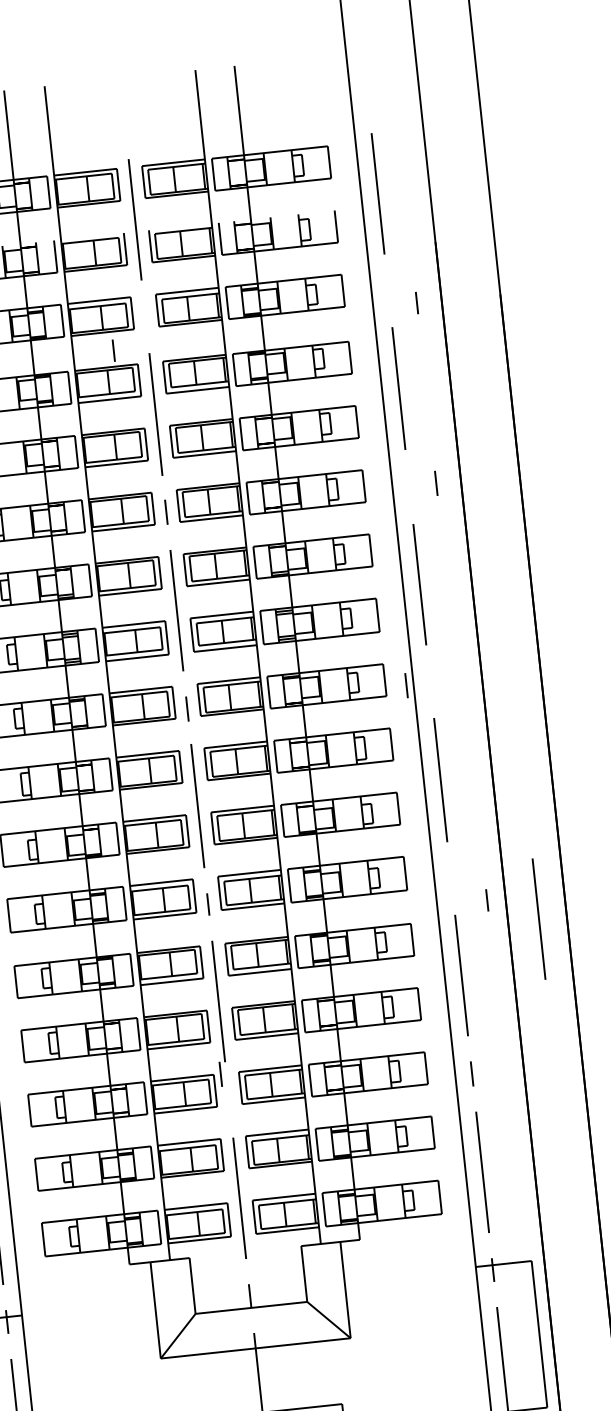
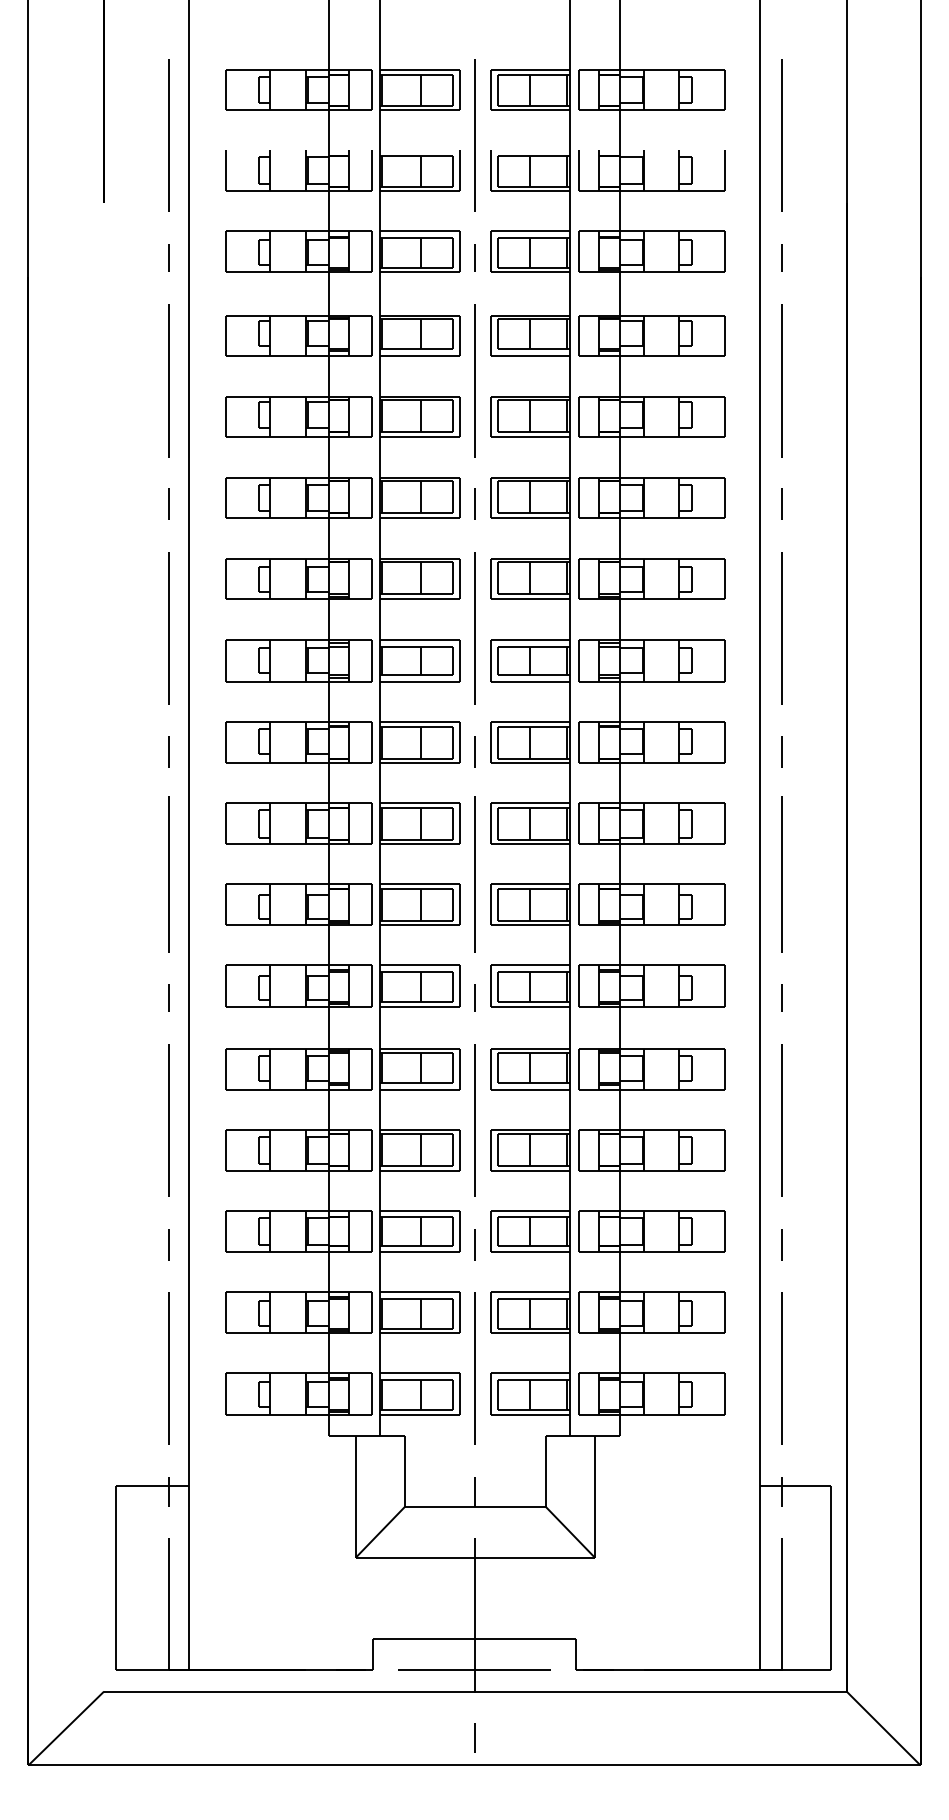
line: (416, 302) -> (781, 257), moved
line: (113, 350) -> (474, 257), moved
line: (436, 482) -> (781, 503), moved
line: (406, 685) -> (781, 751), moved
line: (487, 899) -> (781, 997), moved
line: (539, 919) -> (885, 1060), removed
line: (220, 1074) -> (474, 1244), moved

